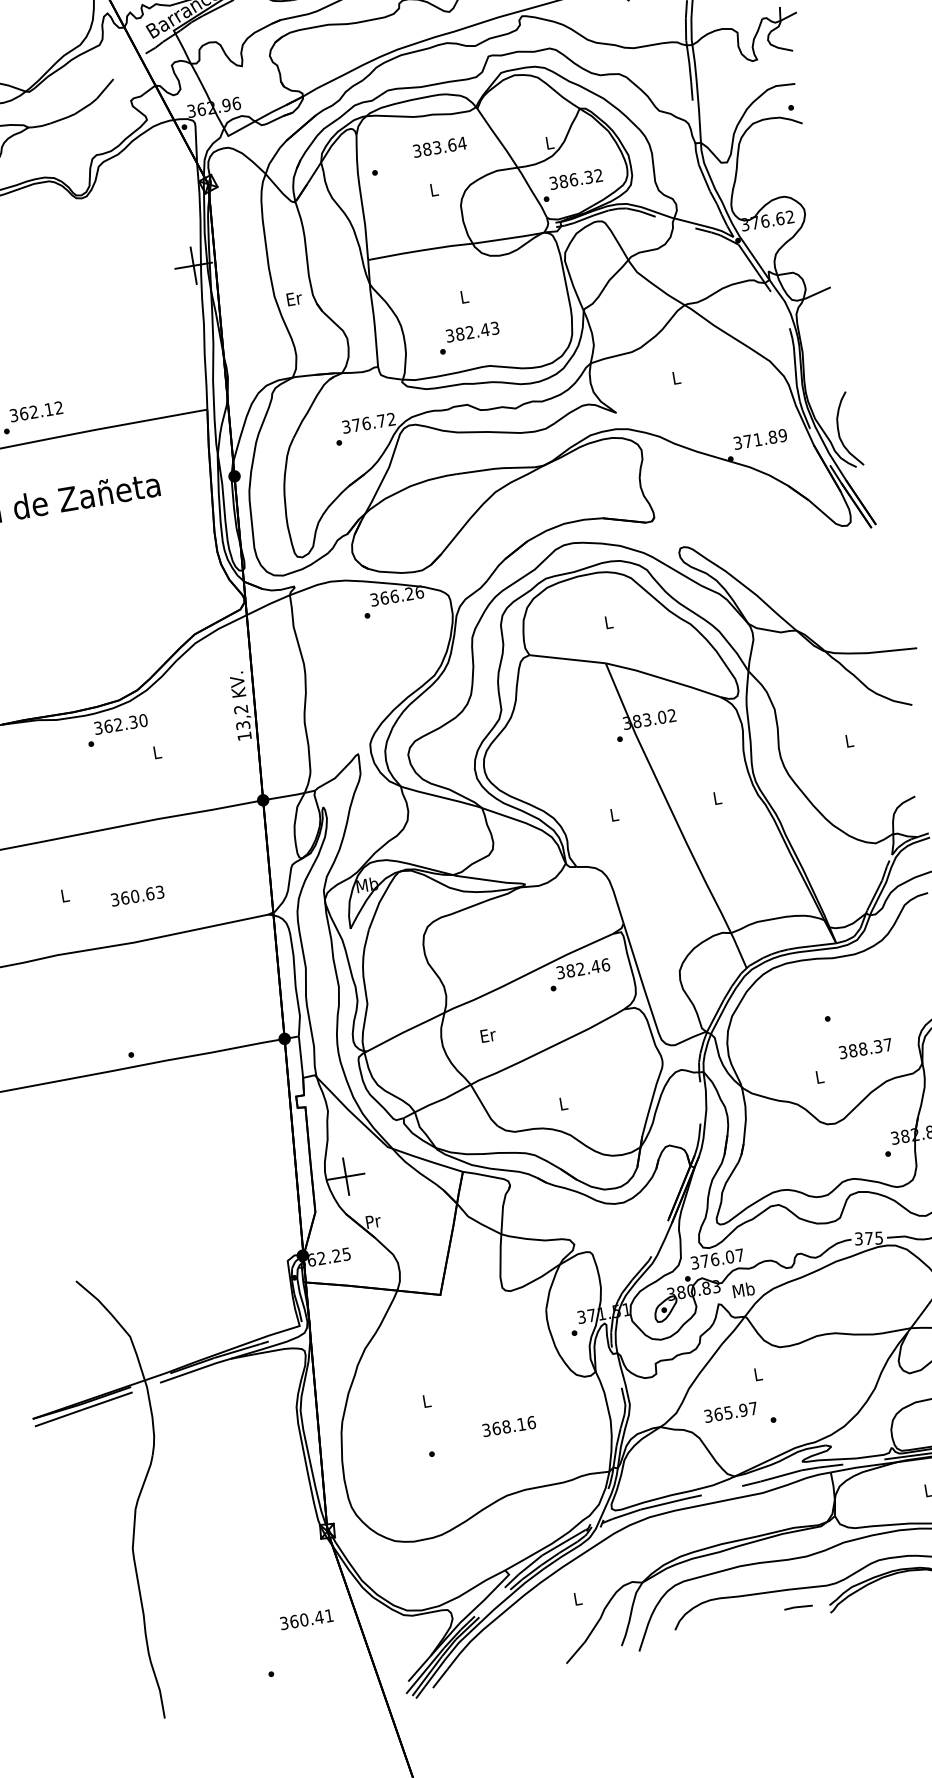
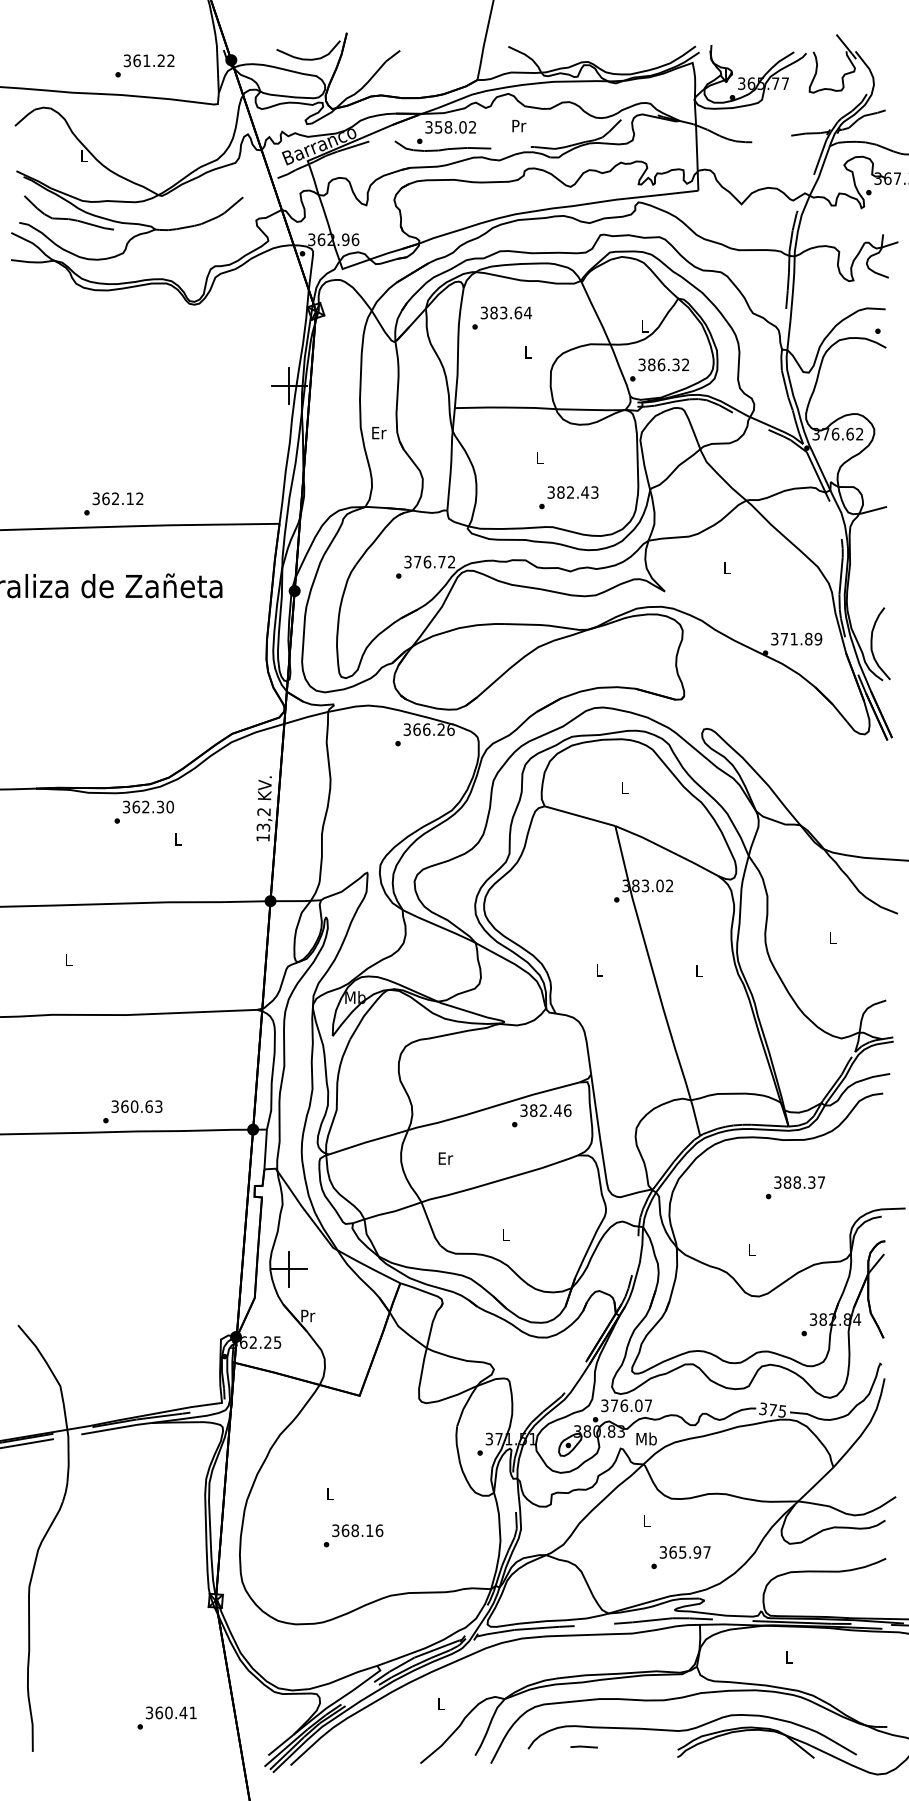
text: (438, 146) -> (505, 312), moved
text: (468, 337) -> (568, 497), moved
text: (137, 895) -> (136, 1106), moved
text: (865, 1048) -> (799, 1182), moved
text: (730, 1412) -> (684, 1552), moved
text: (508, 1426) -> (357, 1530), moved
line: (797, 1606) -> (583, 1746), moved
text: (306, 1619) -> (171, 1712), moved

